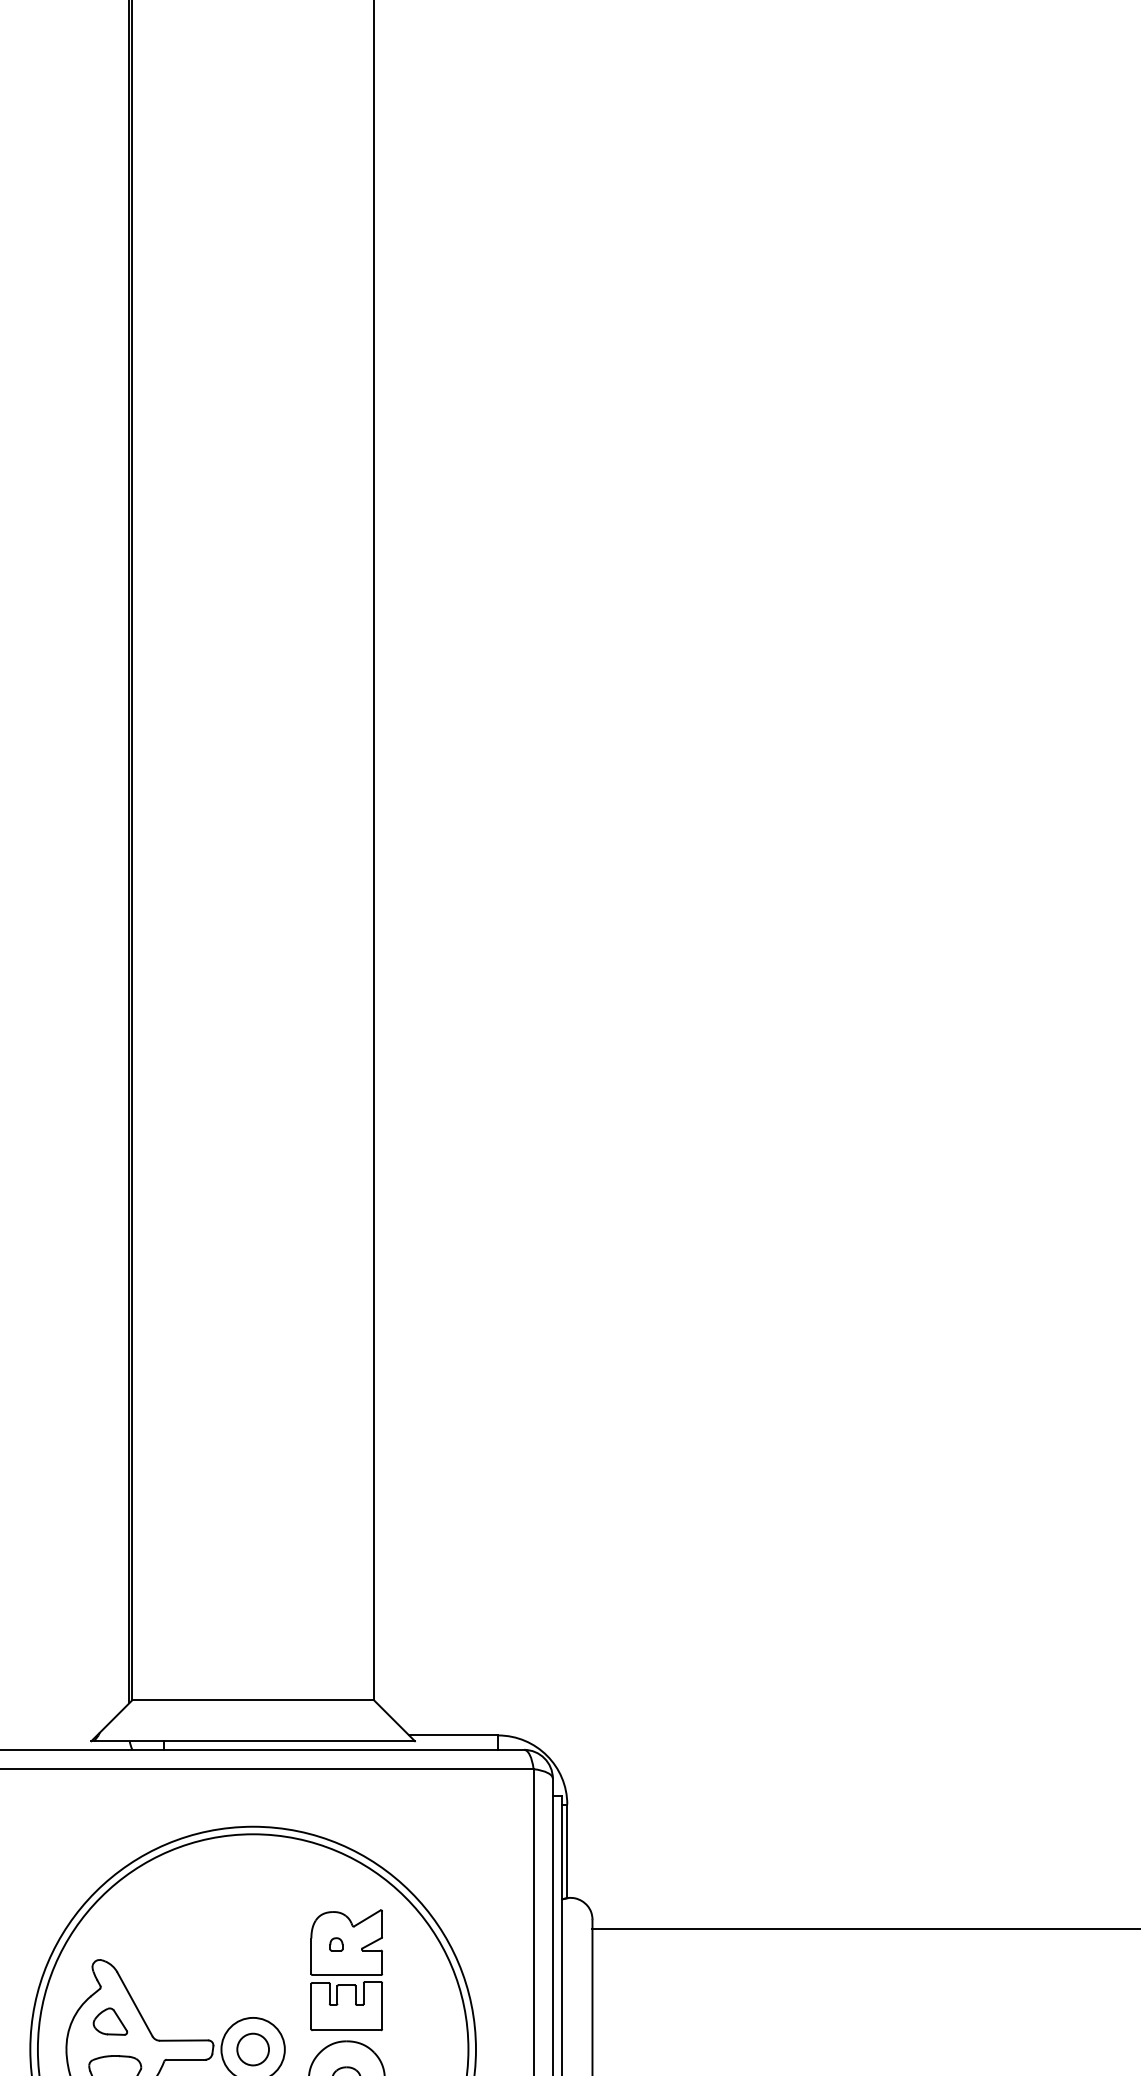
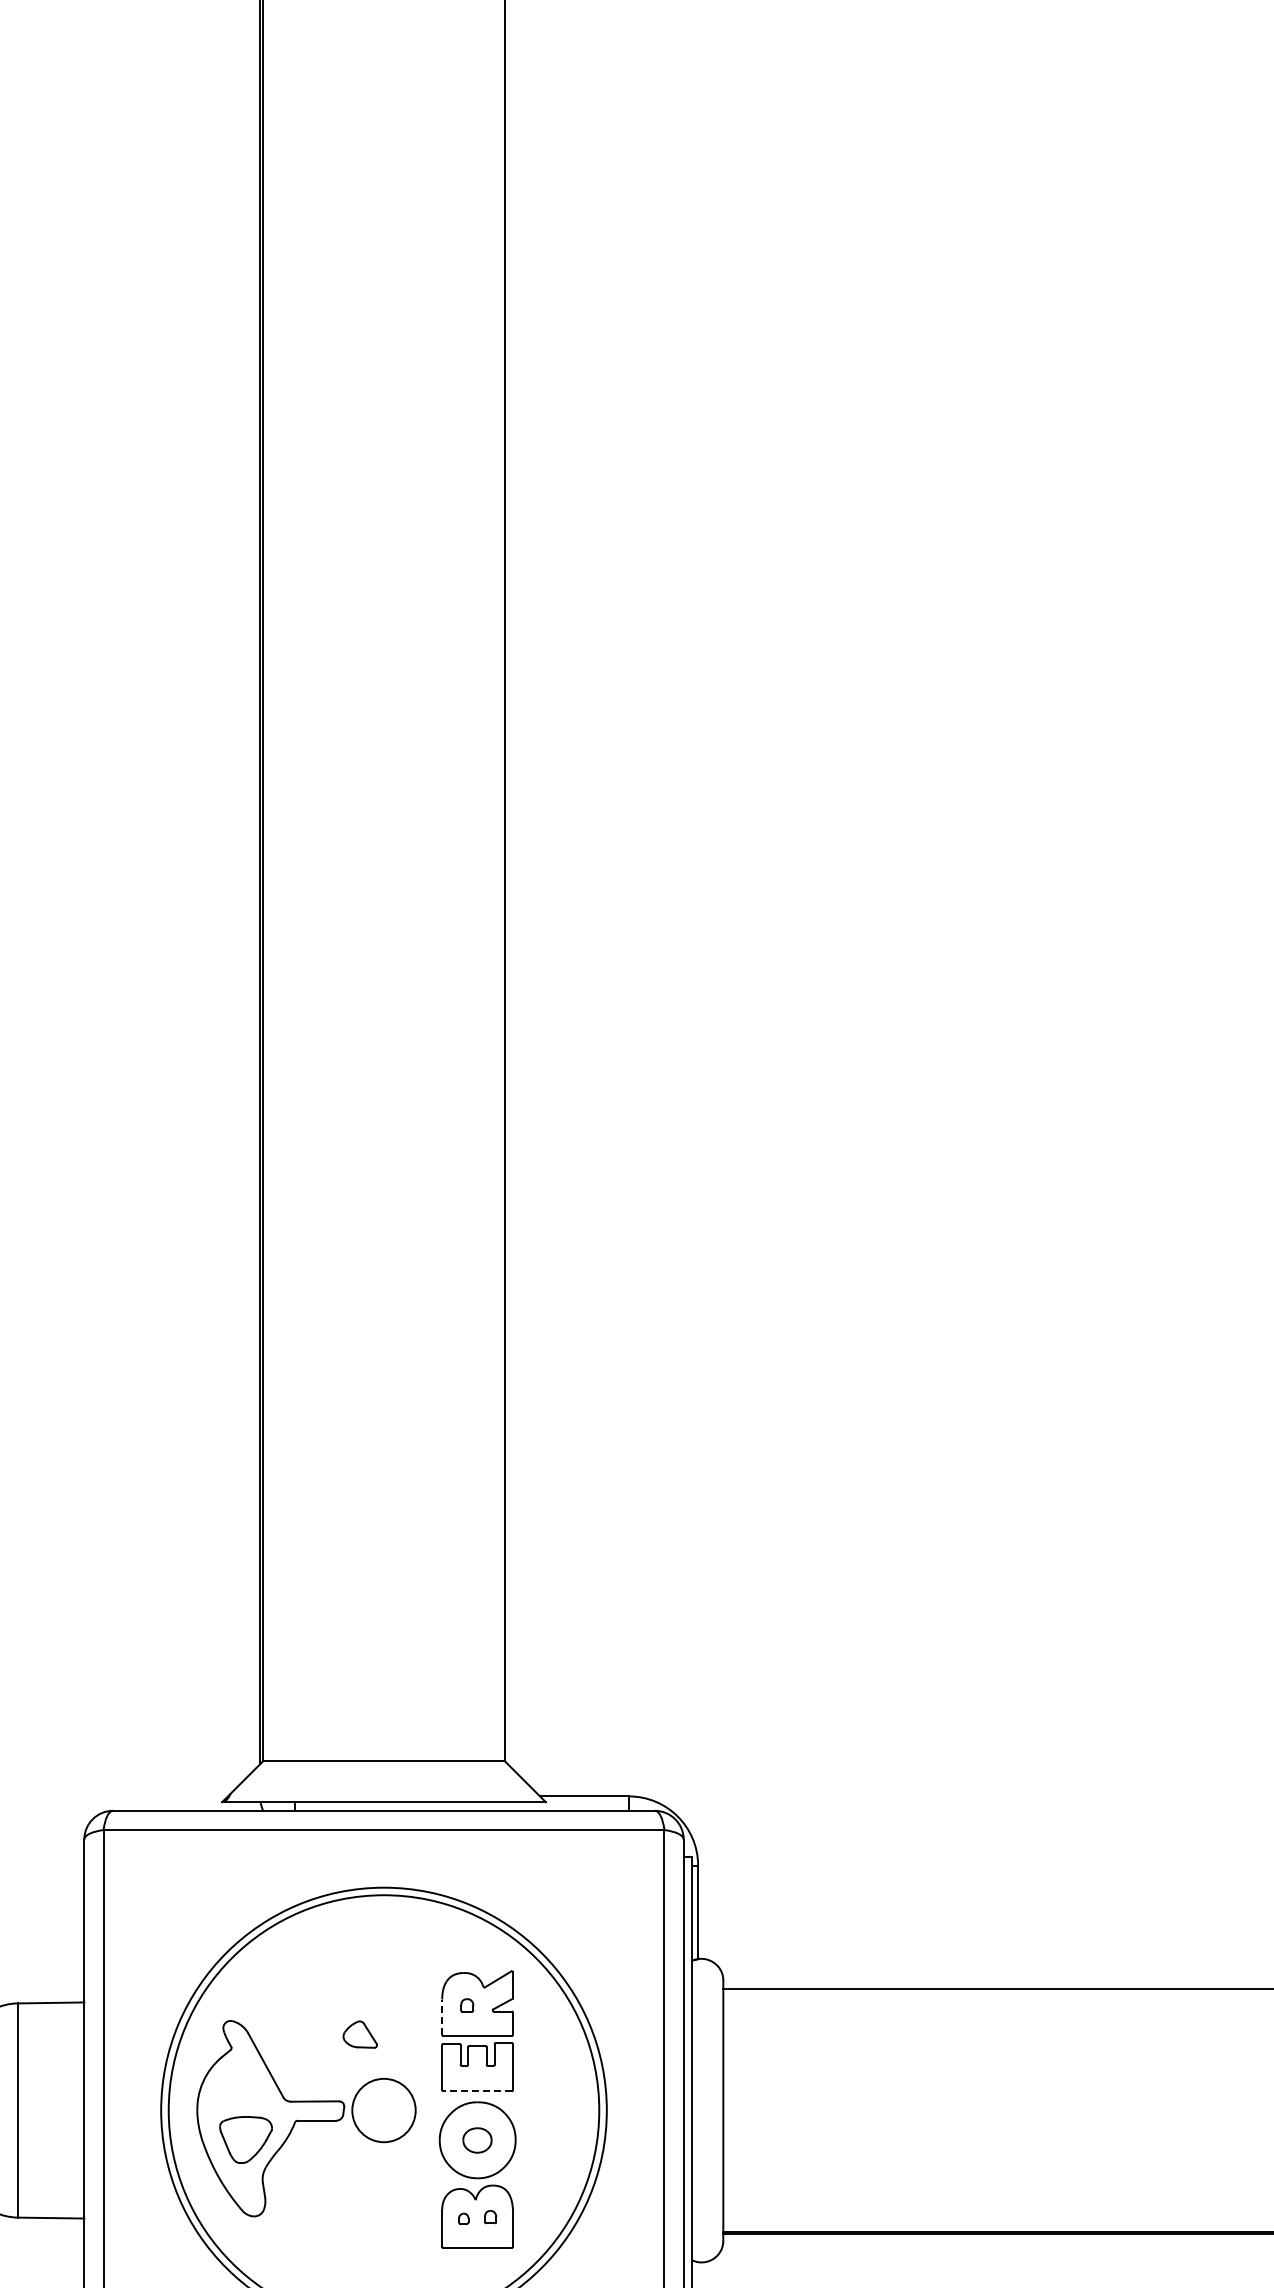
line: (311, 1956) -> (442, 2017), solid -> dashed
part: (109, 2021) -> (359, 2034), moved
line: (346, 2030) -> (477, 2091), solid -> dashed
circle: (252, 2049) -> (383, 2110), removed

